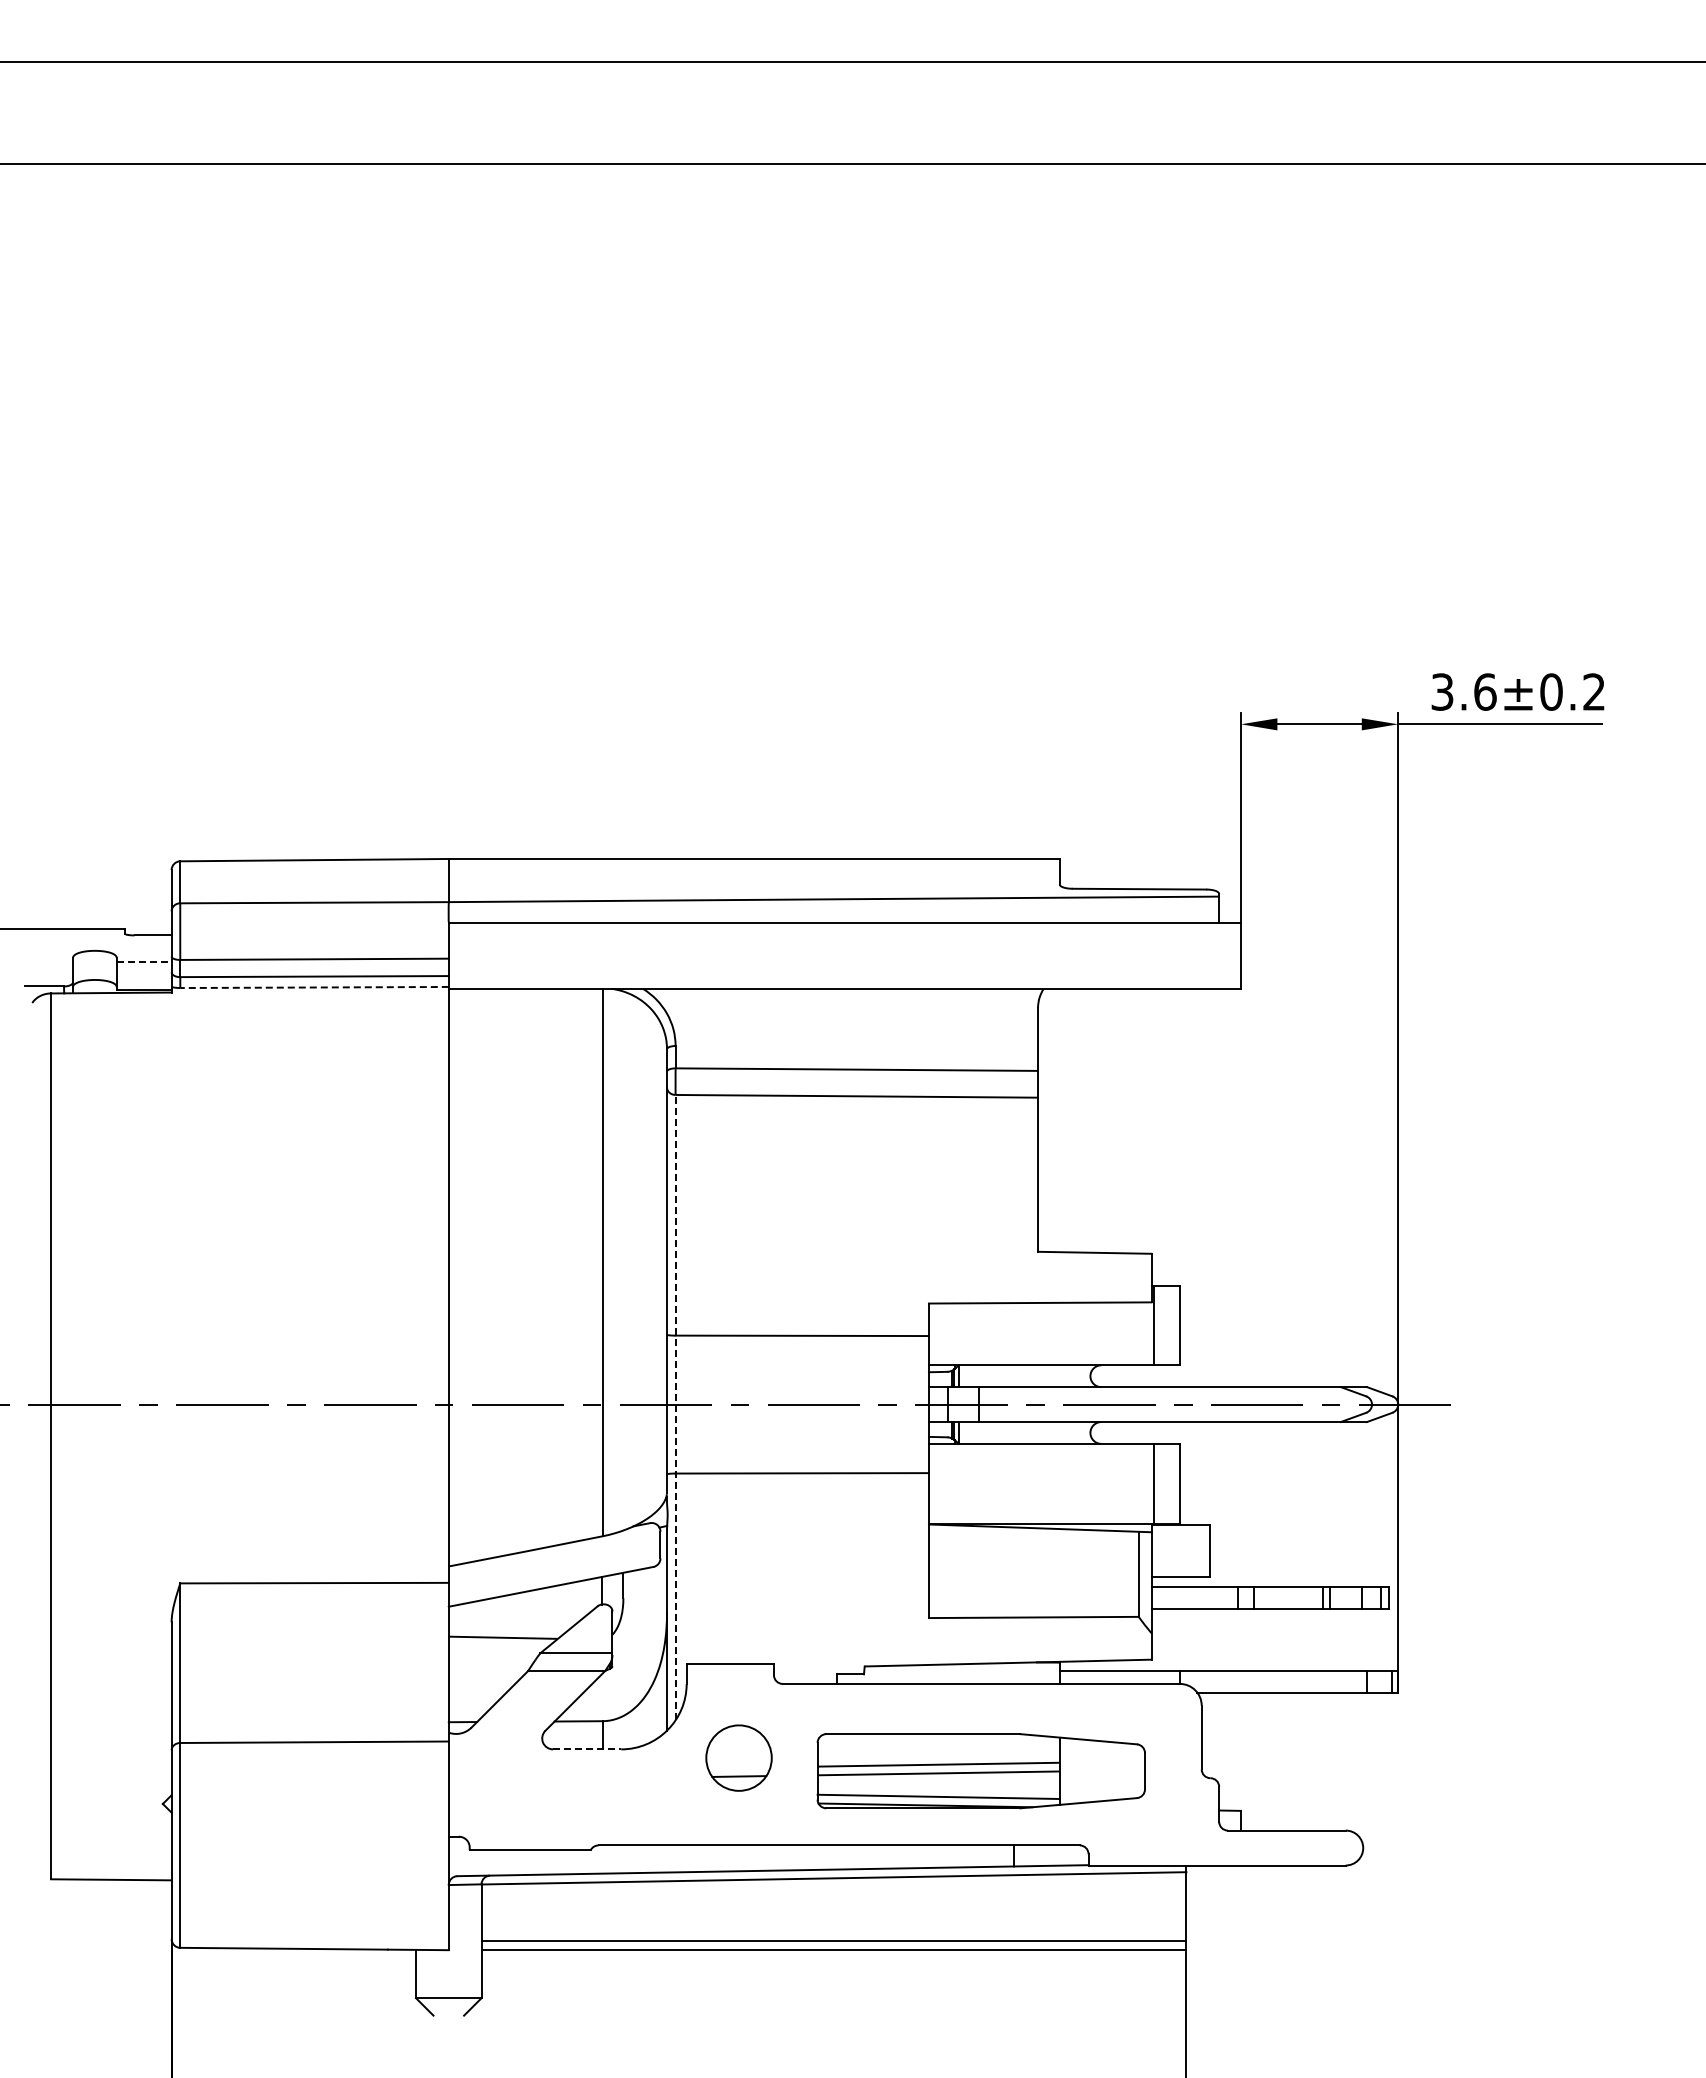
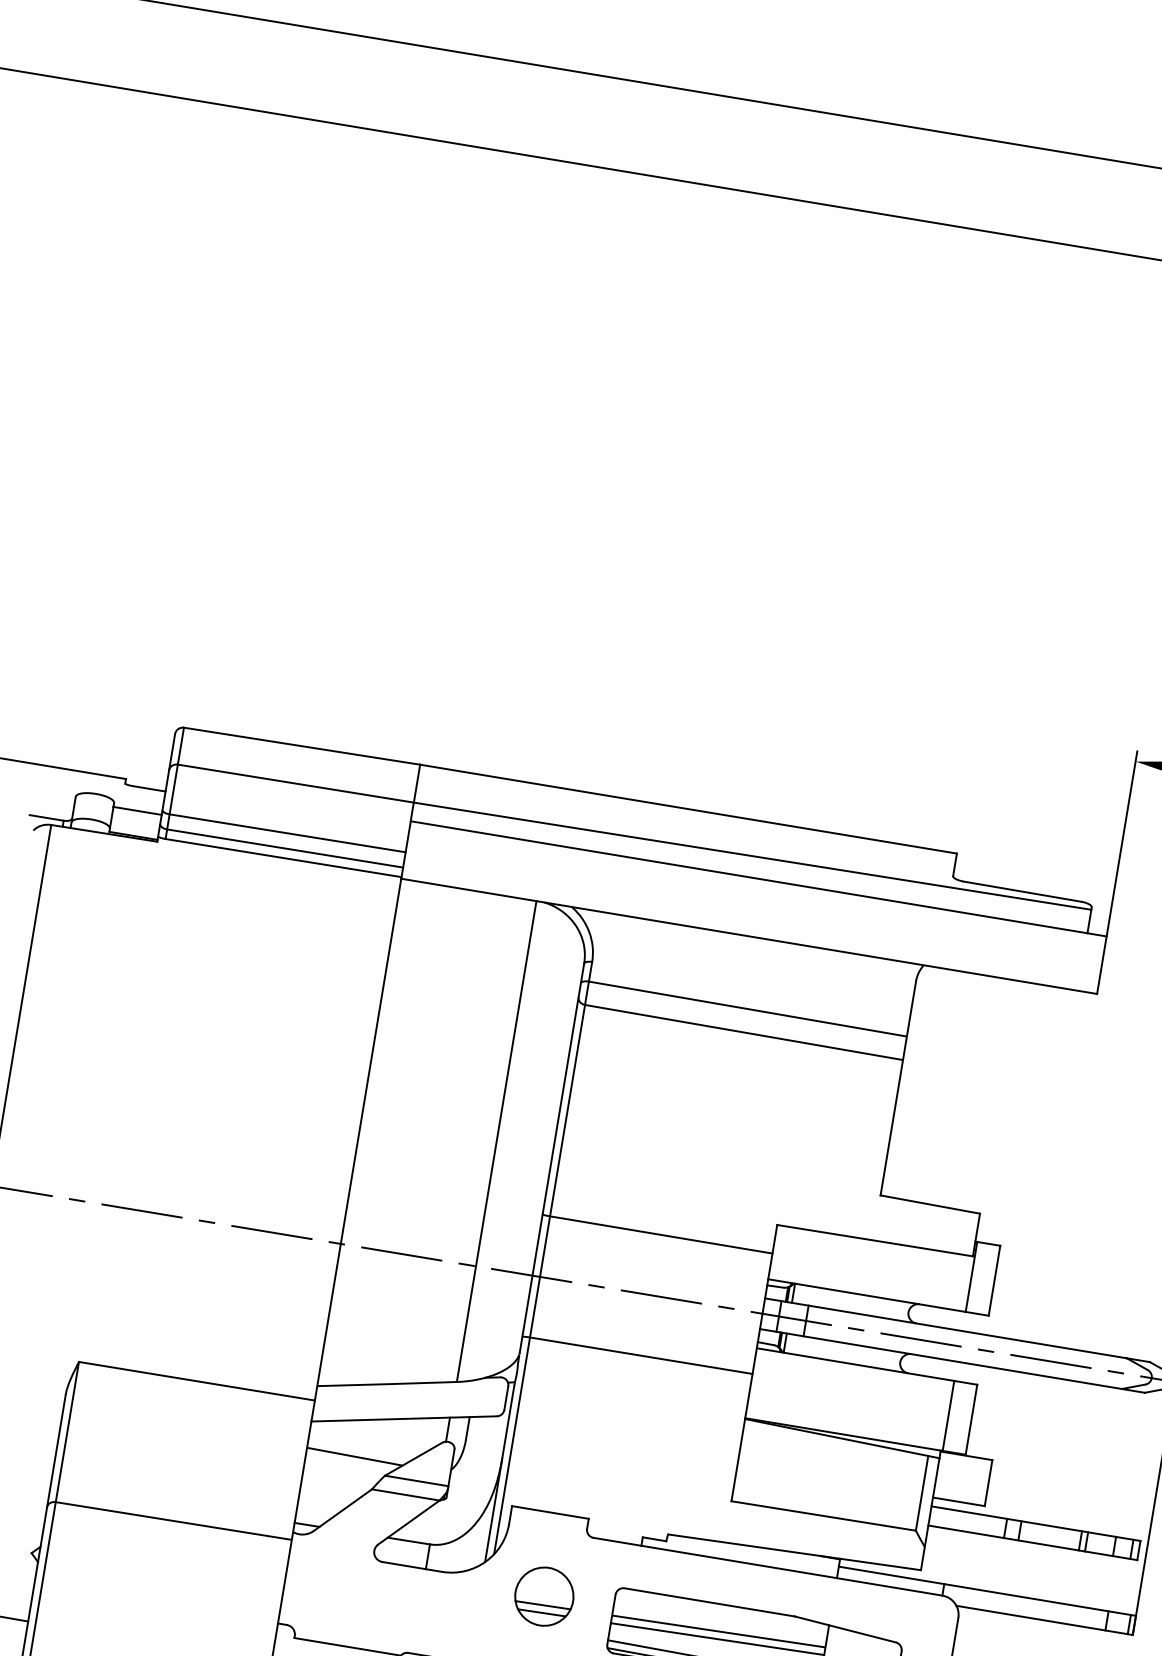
line: (144, 962) -> (137, 811), dashed -> solid
line: (314, 987) -> (283, 858), dashed -> solid
line: (675, 1407) -> (539, 1279), dashed -> solid
line: (587, 1749) -> (412, 1567), dashed -> solid
line: (739, 1767) -> (543, 1604), added

